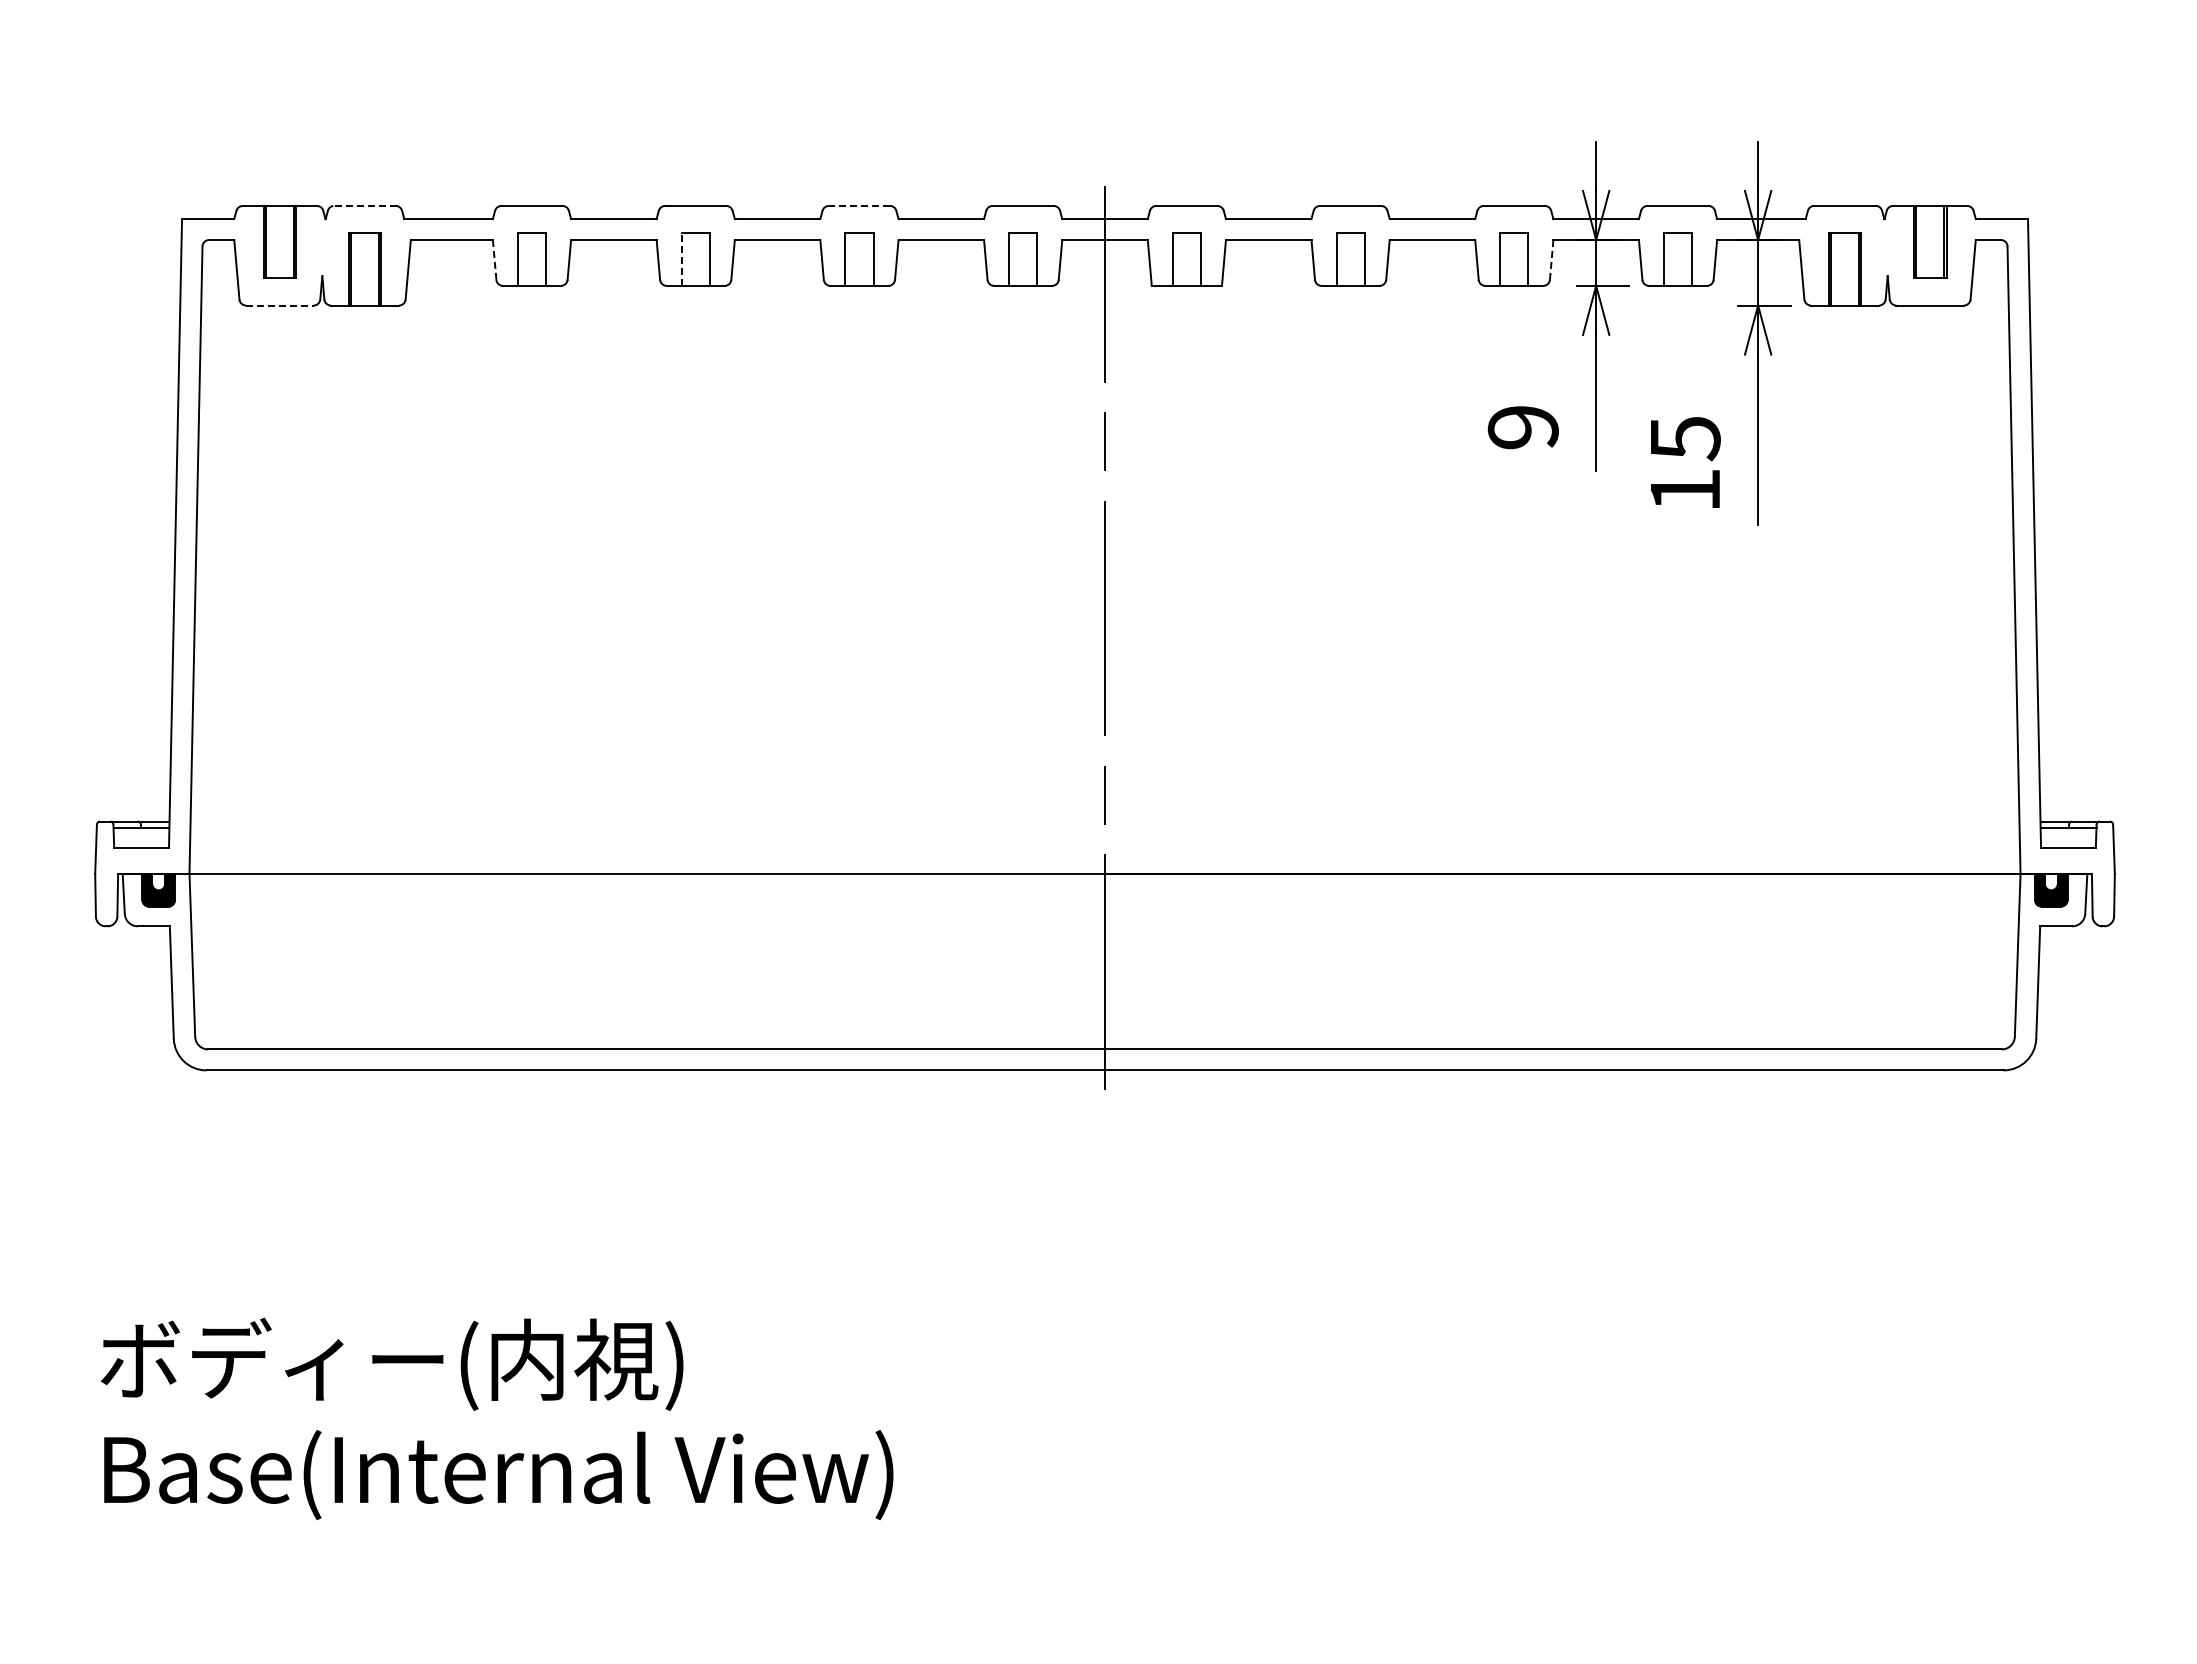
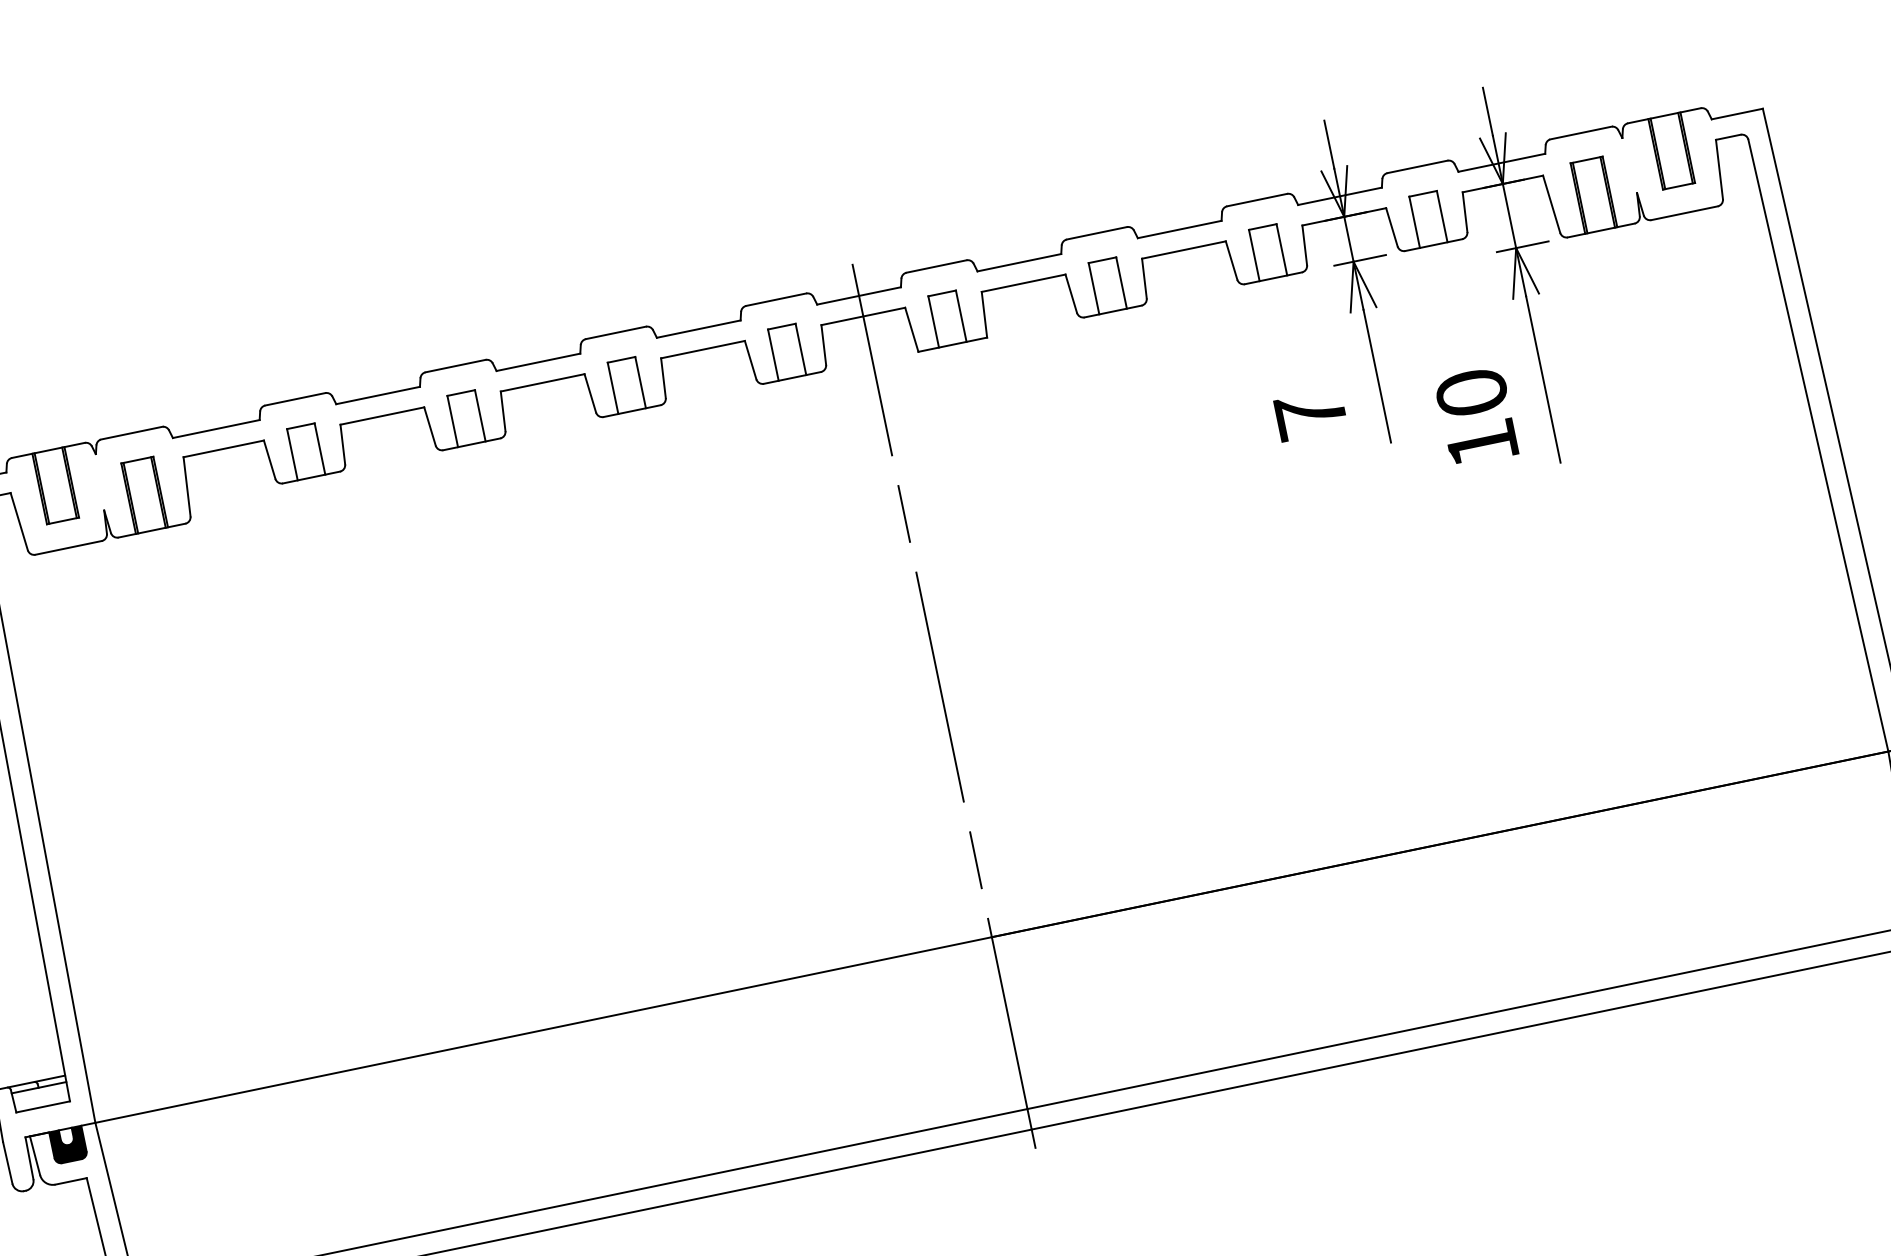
line: (365, 205) -> (132, 432), dashed -> solid
line: (859, 205) -> (615, 332), dashed -> solid
line: (494, 259) -> (269, 459), dashed -> solid
line: (681, 259) -> (452, 421), dashed -> solid
line: (1551, 259) -> (1304, 244), dashed -> solid
line: (279, 305) -> (68, 547), dashed -> solid
text: (1522, 427) -> (1310, 415), 9 -> 7
text: (1684, 438) -> (1471, 393), 15 -> 10

